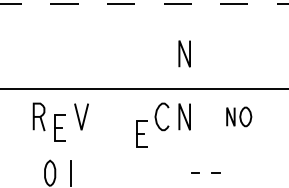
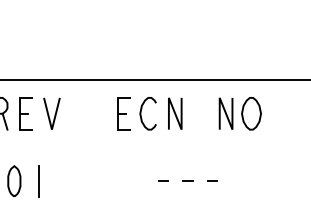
line: (184, 53) -> (175, 37), removed
part: (239, 116) -> (240, 113), size x1.43
part: (59, 127) -> (25, 113), moved
part: (141, 133) -> (123, 113), moved
line: (174, 172) -> (163, 180), added

